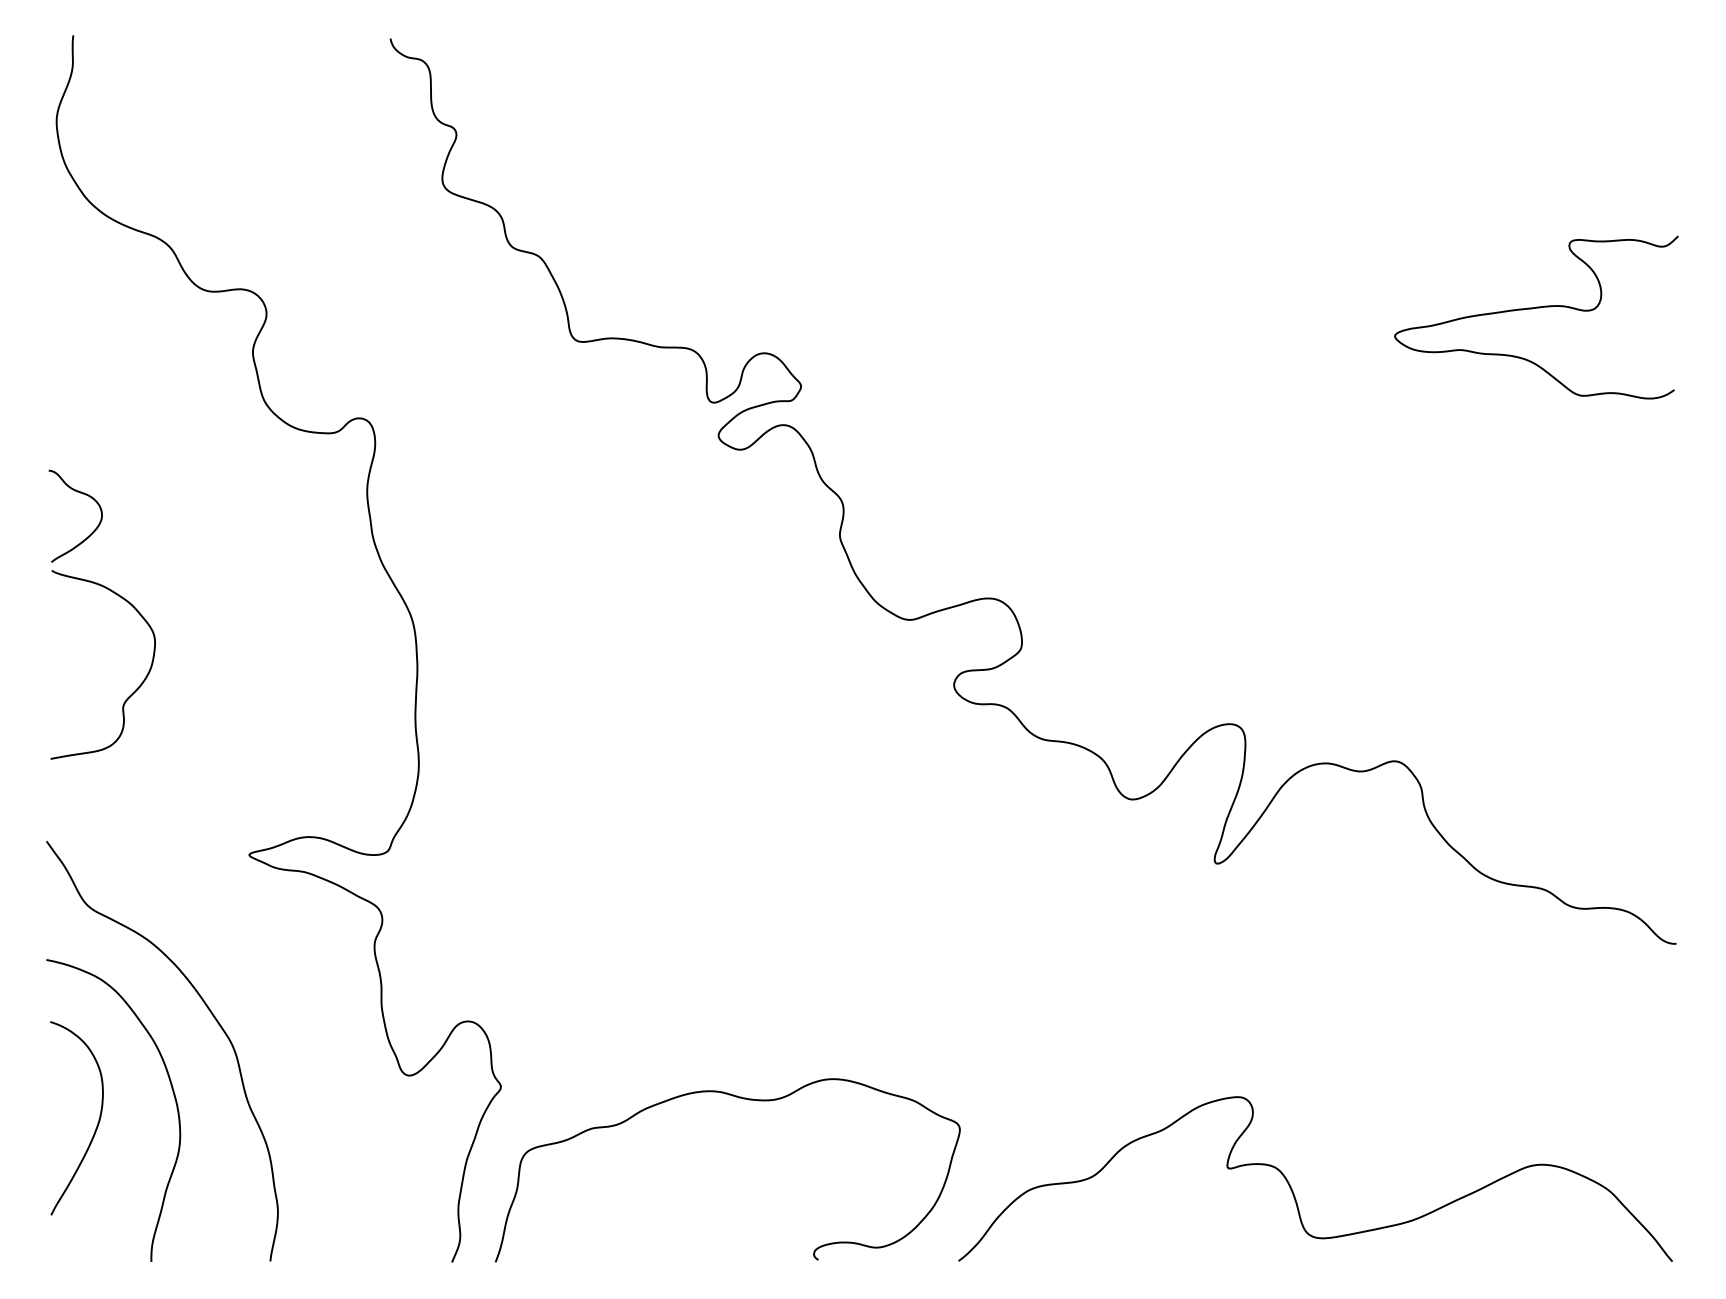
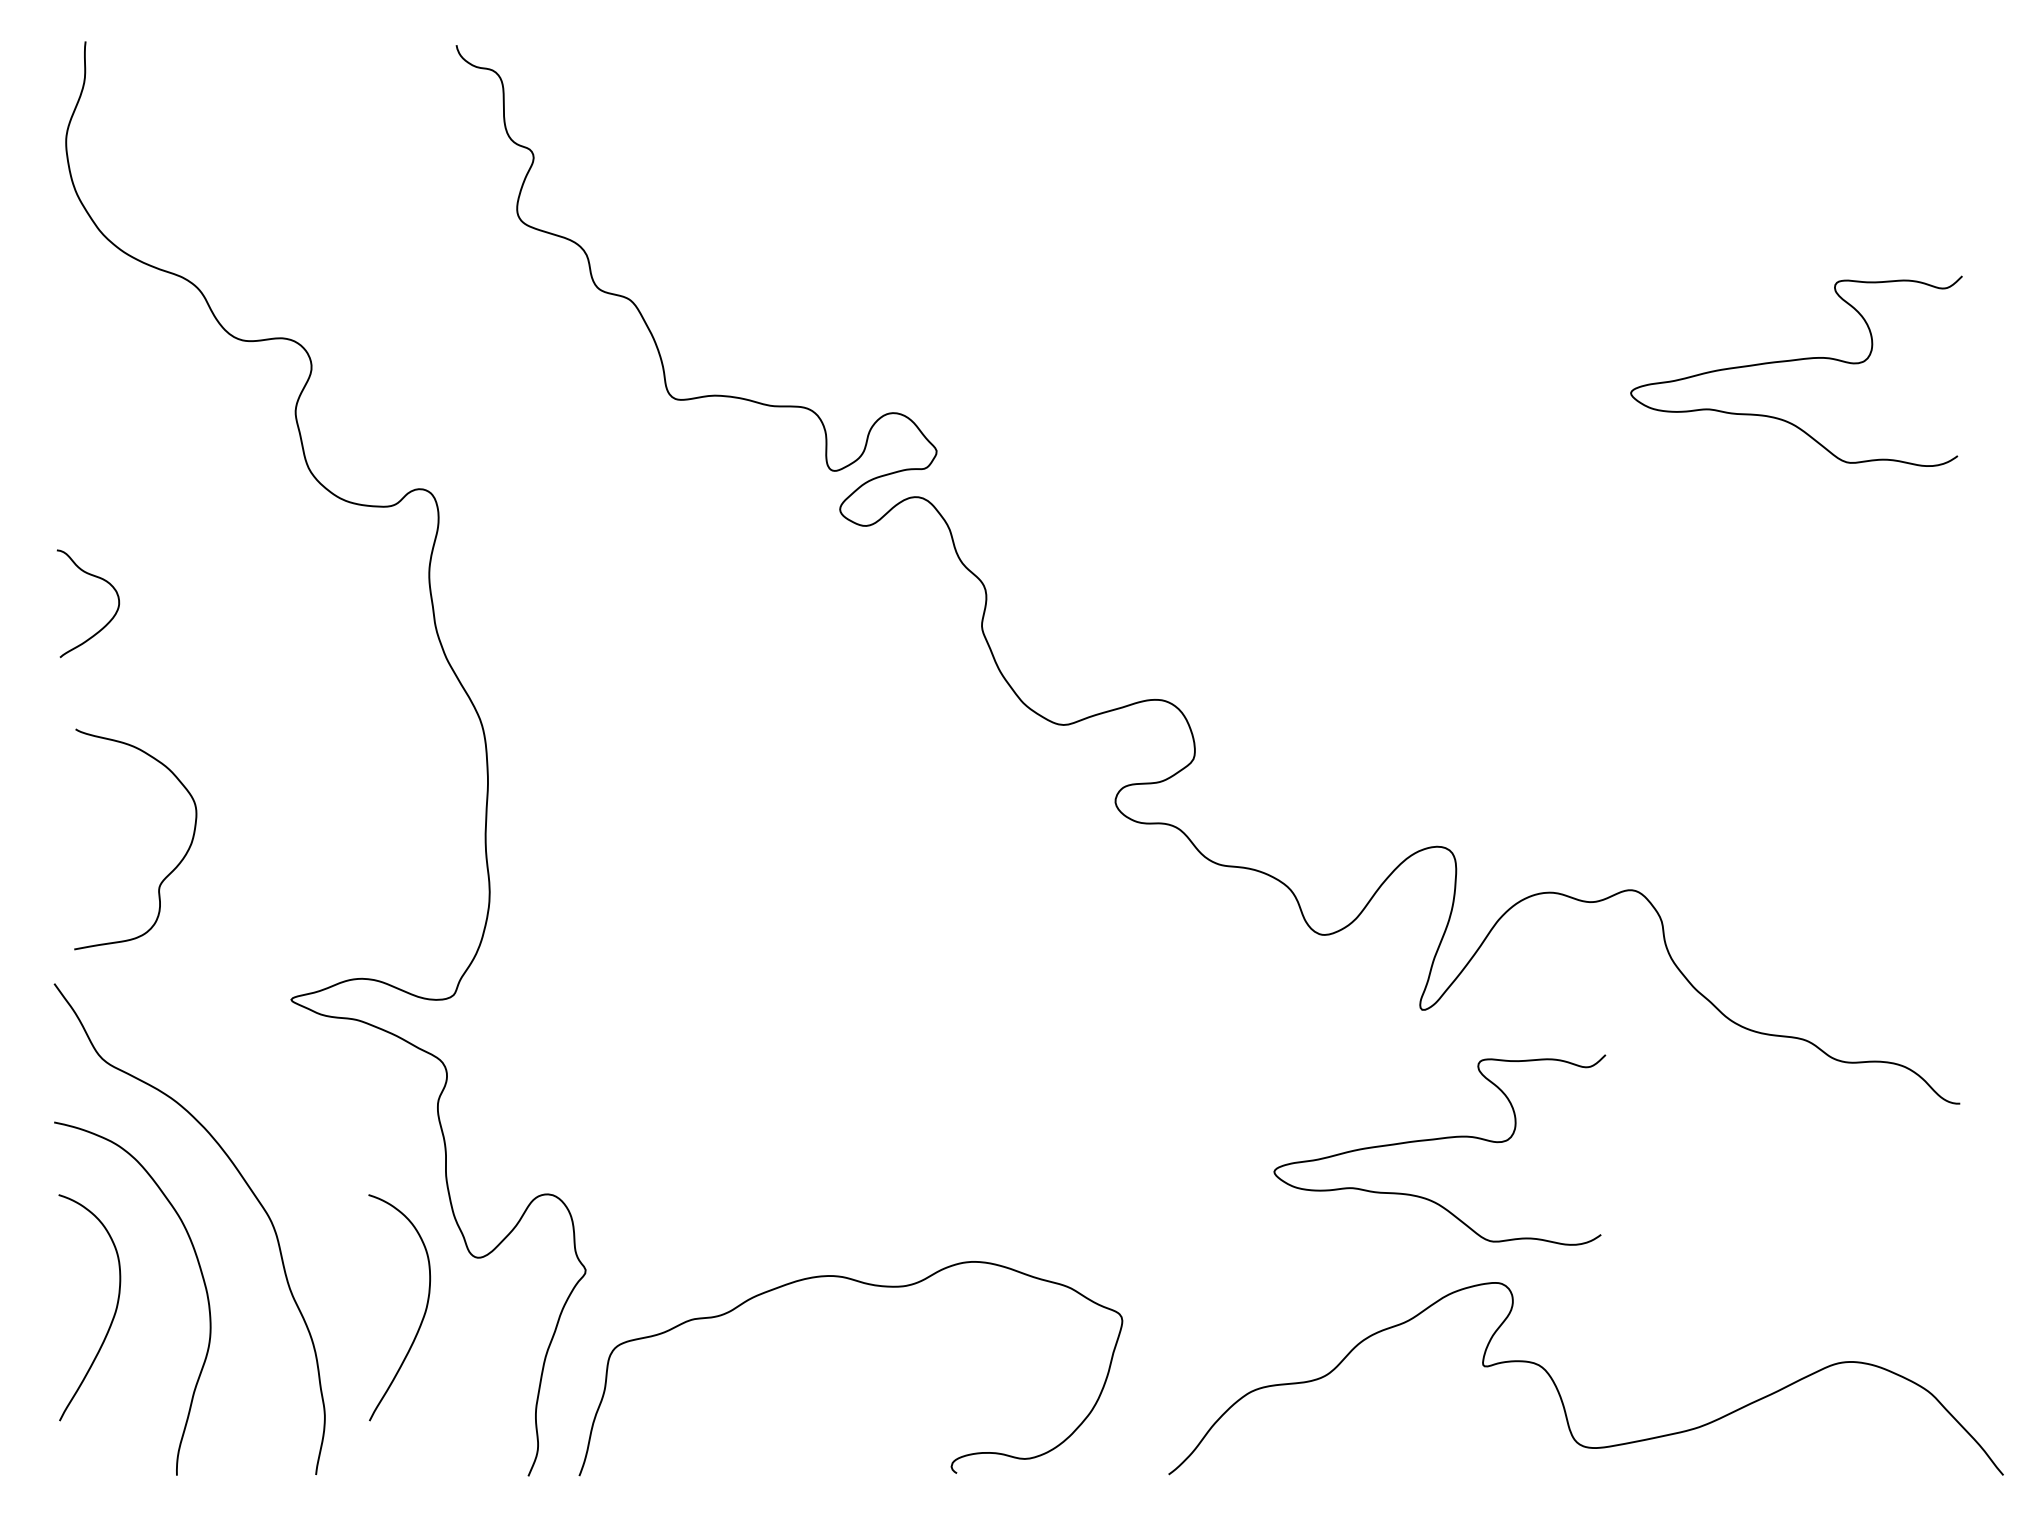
curve: (131, 693) -> (168, 872), moved
curve: (1227, 975) -> (1435, 1140), added
curve: (361, 1125) -> (422, 1316), added
curve: (1292, 1188) -> (1559, 1389), moved

